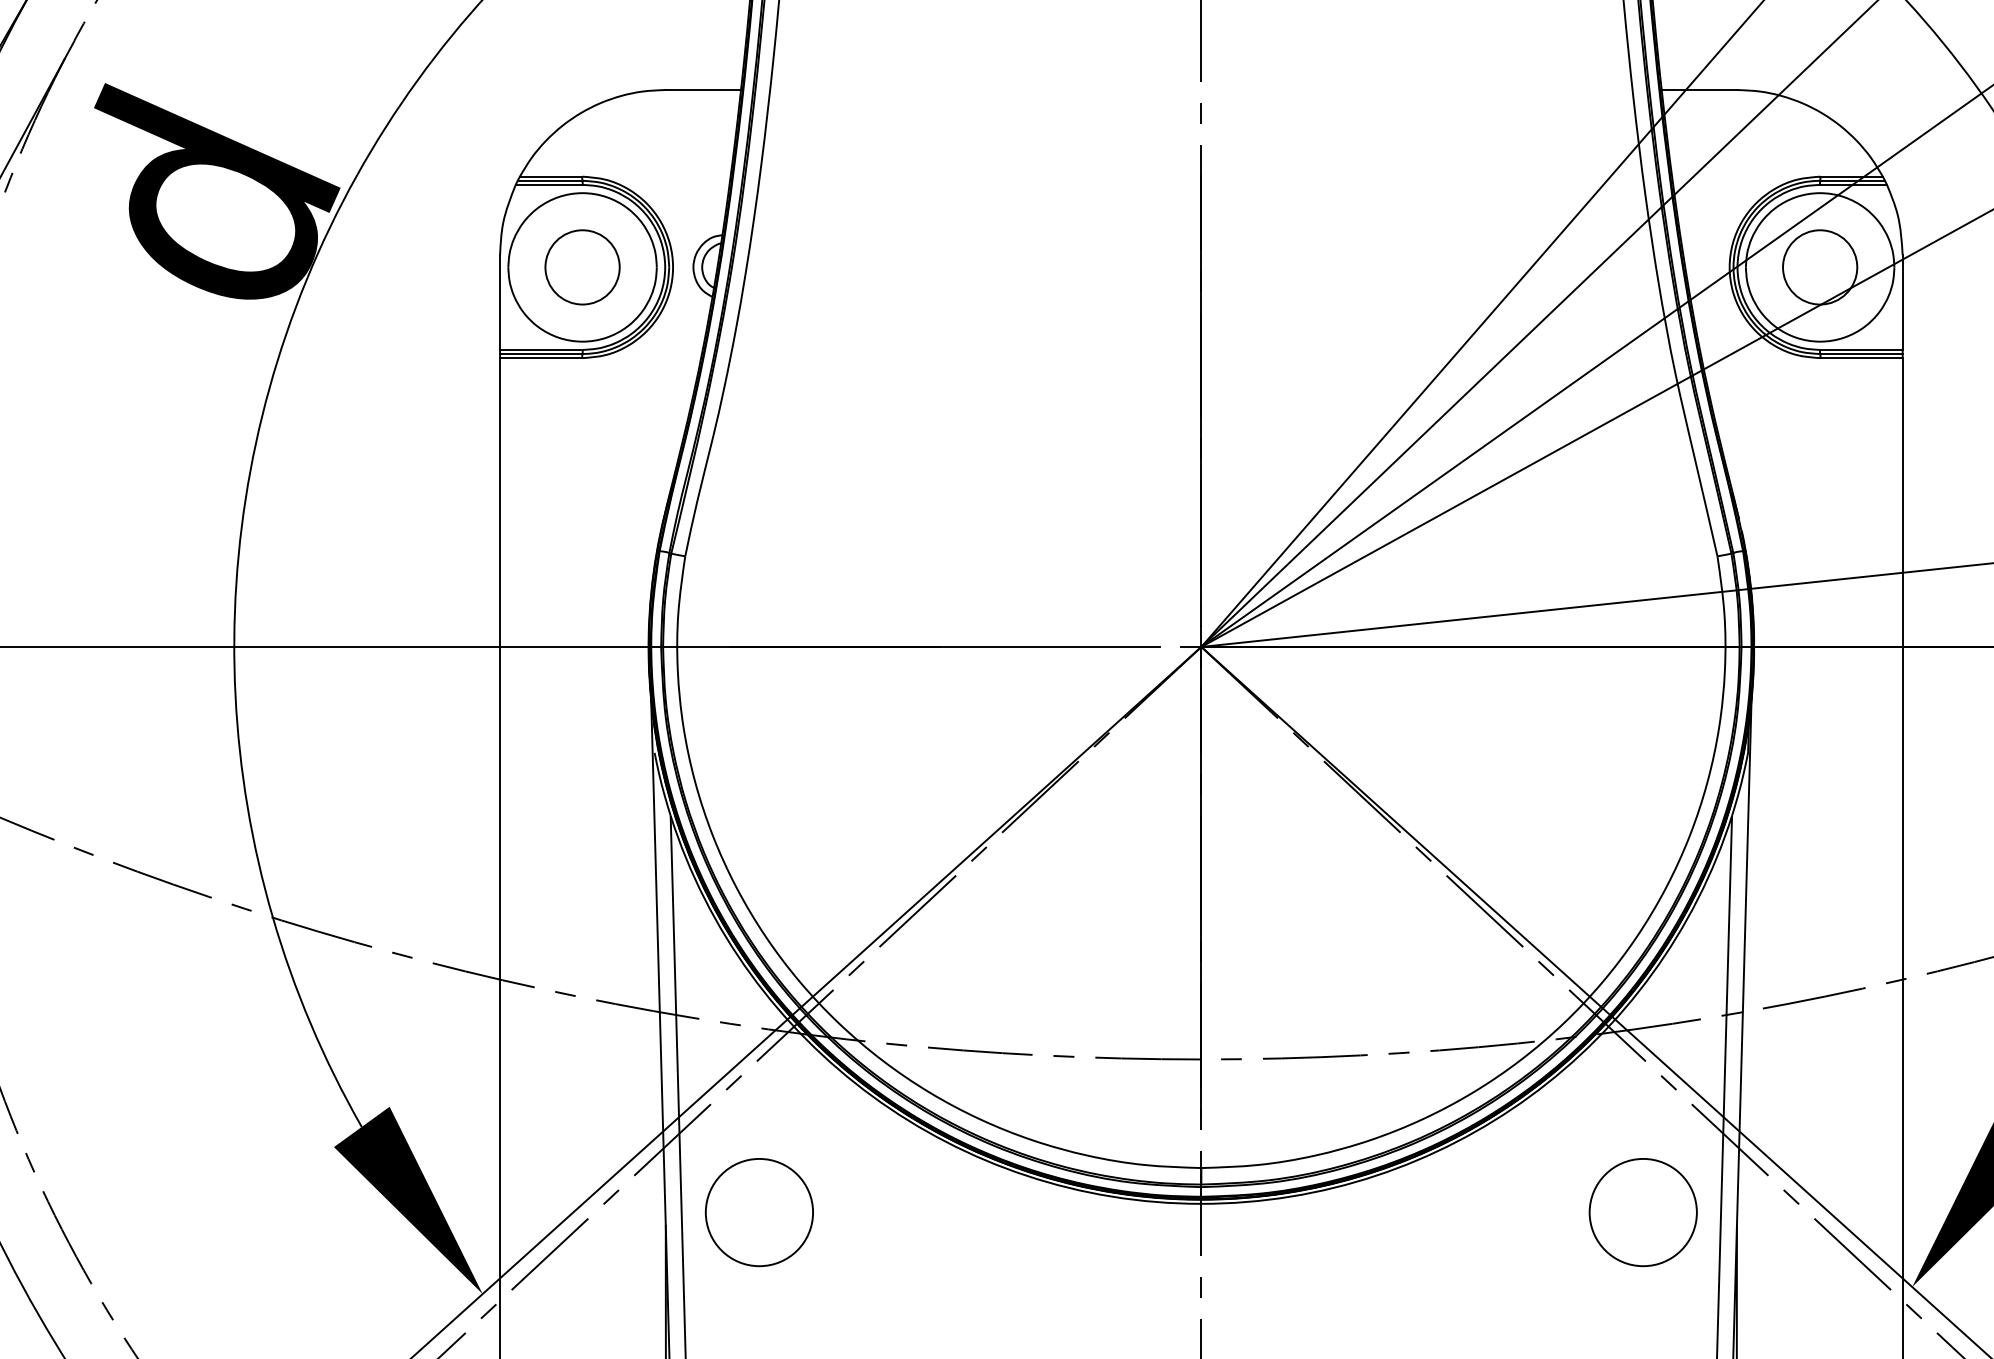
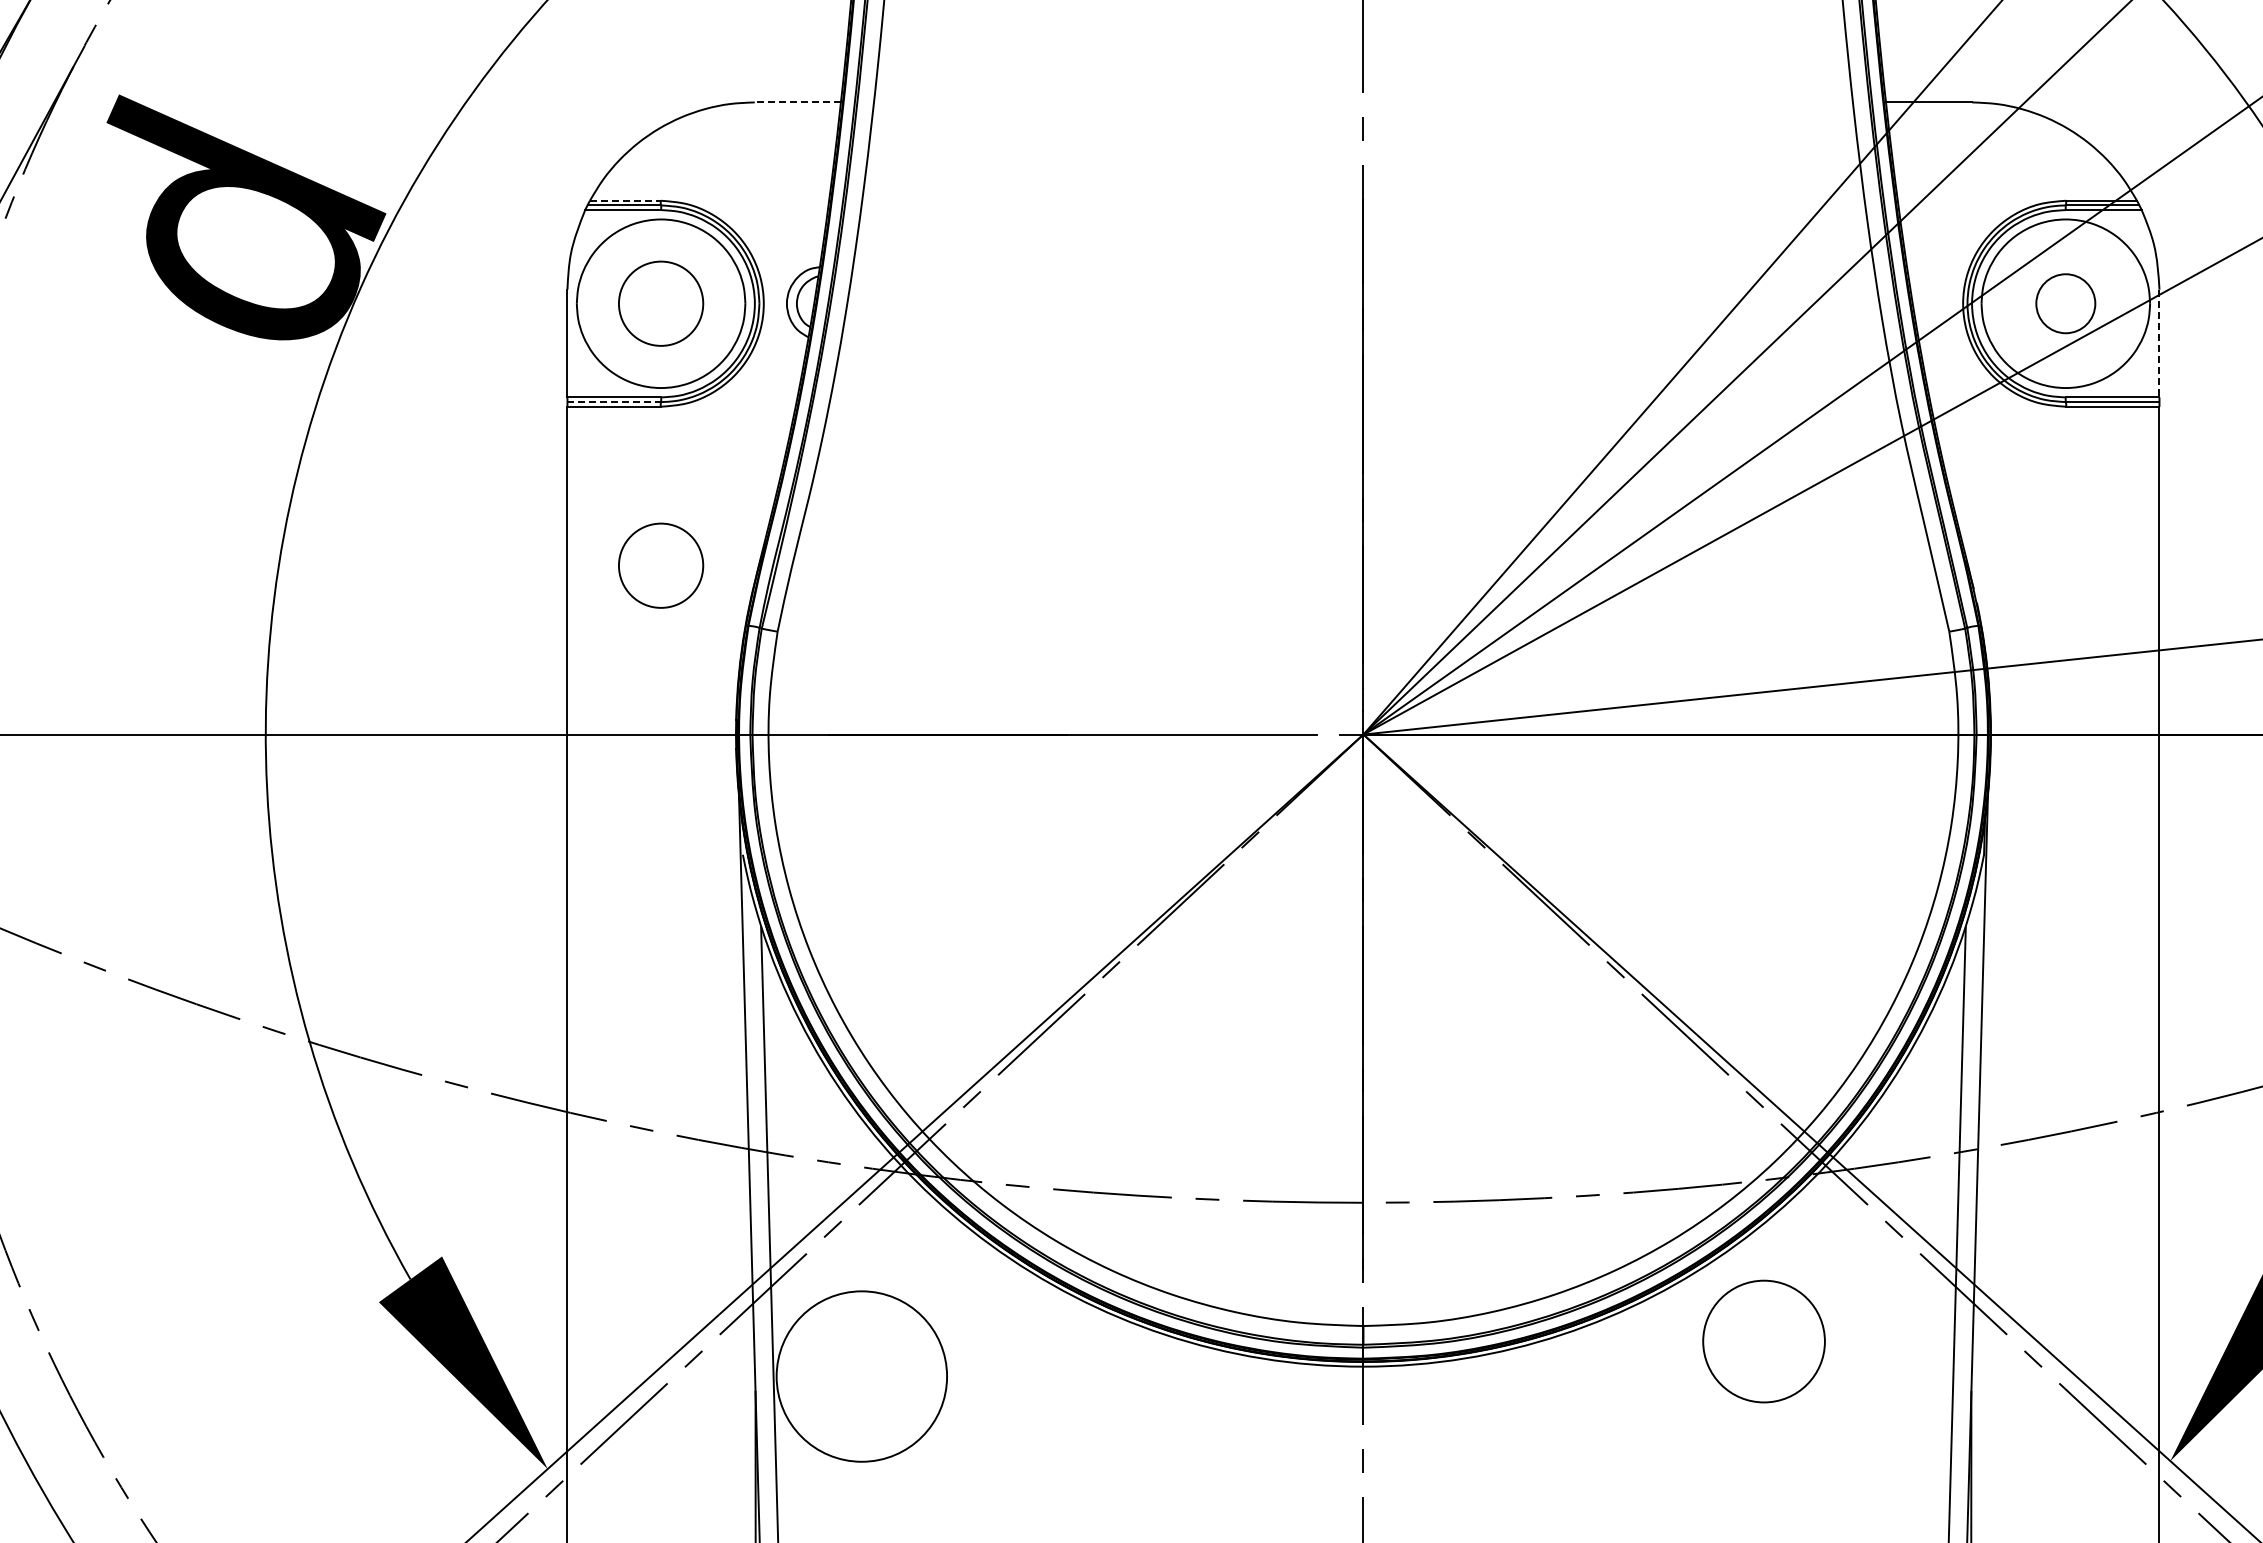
line: (702, 90) -> (797, 102), solid -> dashed
line: (551, 176) -> (625, 200), solid -> dashed
circle: (1819, 267) -> (2065, 303), size x0.7
line: (1902, 302) -> (2159, 343), solid -> dashed
line: (541, 354) -> (614, 402), solid -> dashed
circle: (582, 498) -> (661, 565), added
circle: (759, 1212) -> (861, 1376), size x1.4
circle: (1642, 1212) -> (1763, 1341), moved

